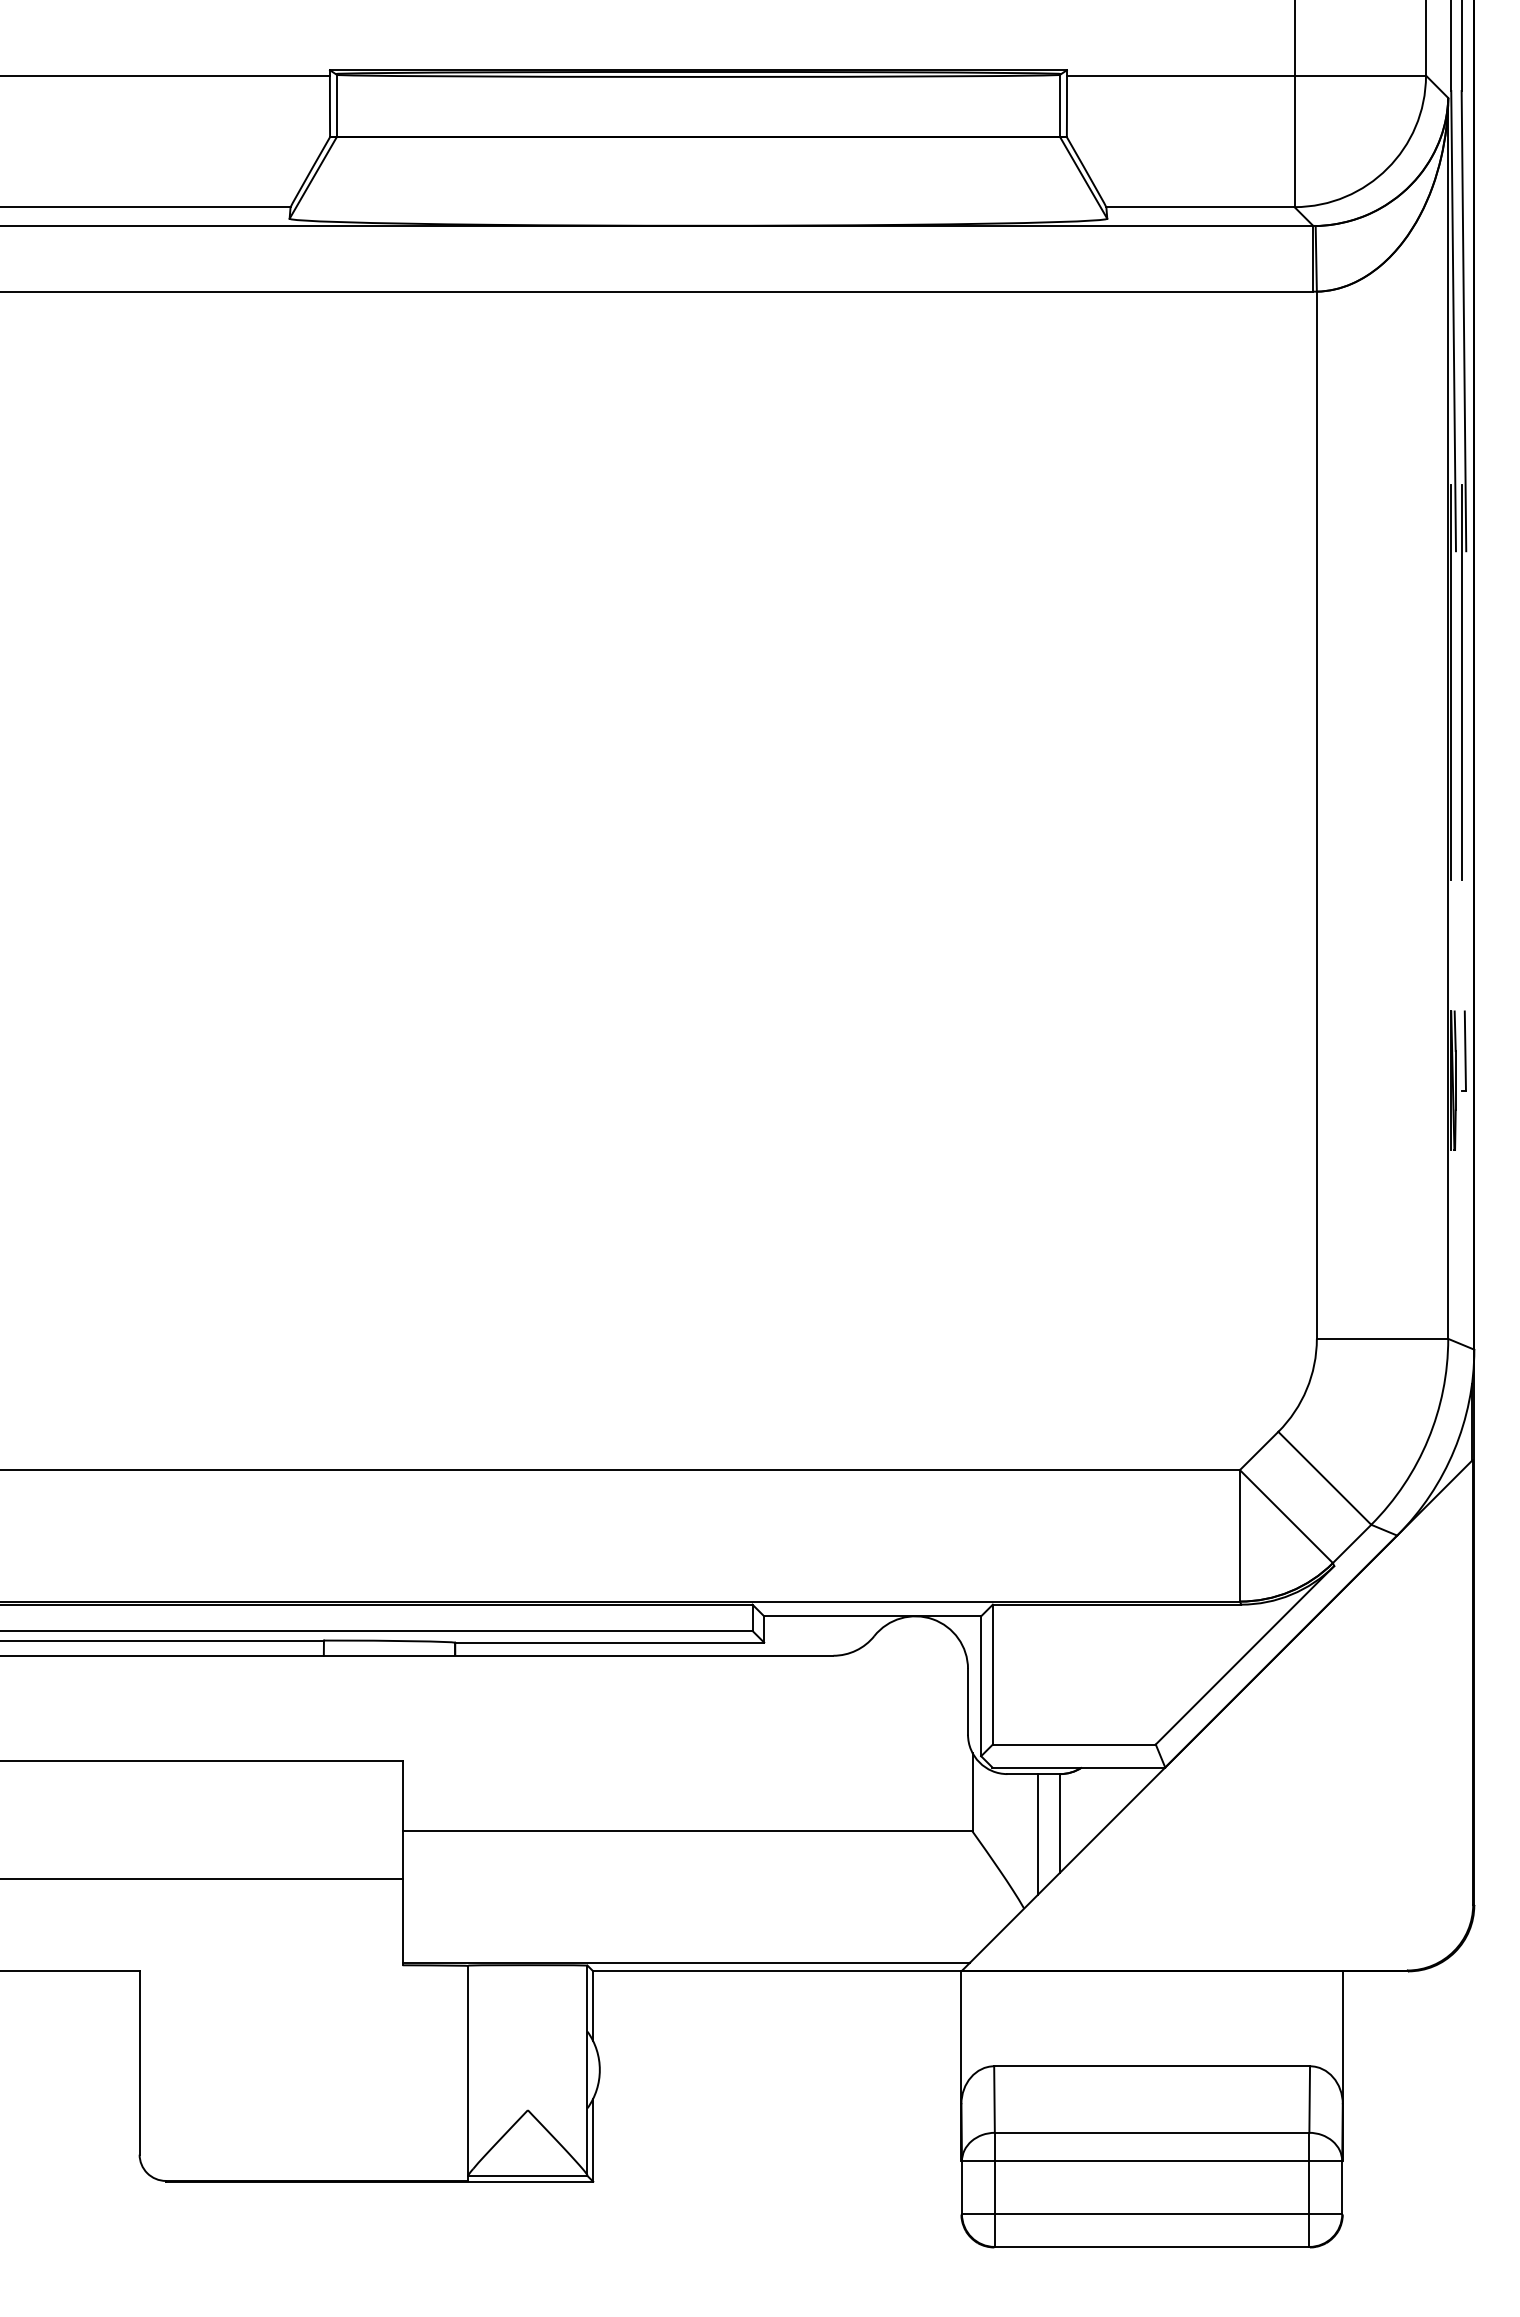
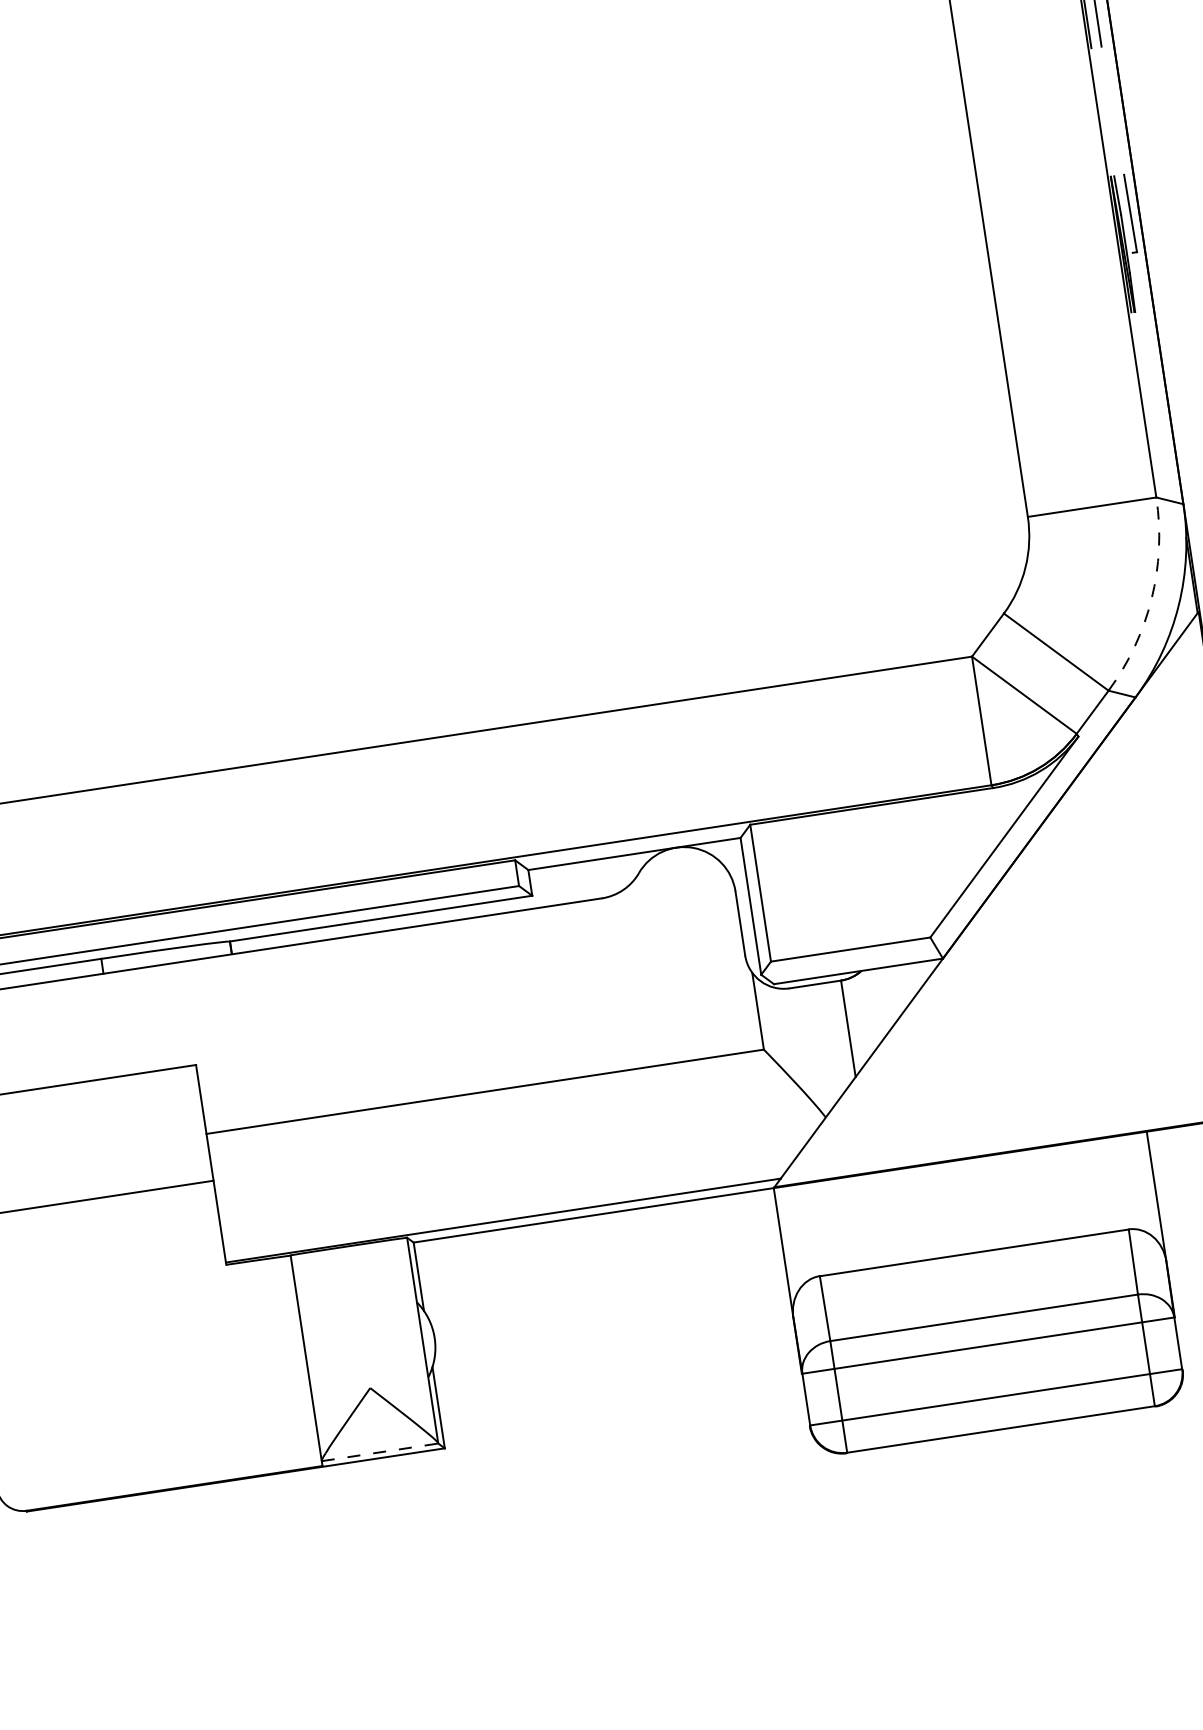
arc: (1428, 1439) -> (1151, 598), solid -> dashed
line: (1038, 1834) -> (828, 1042), removed
line: (527, 2175) -> (379, 1451), solid -> dashed

